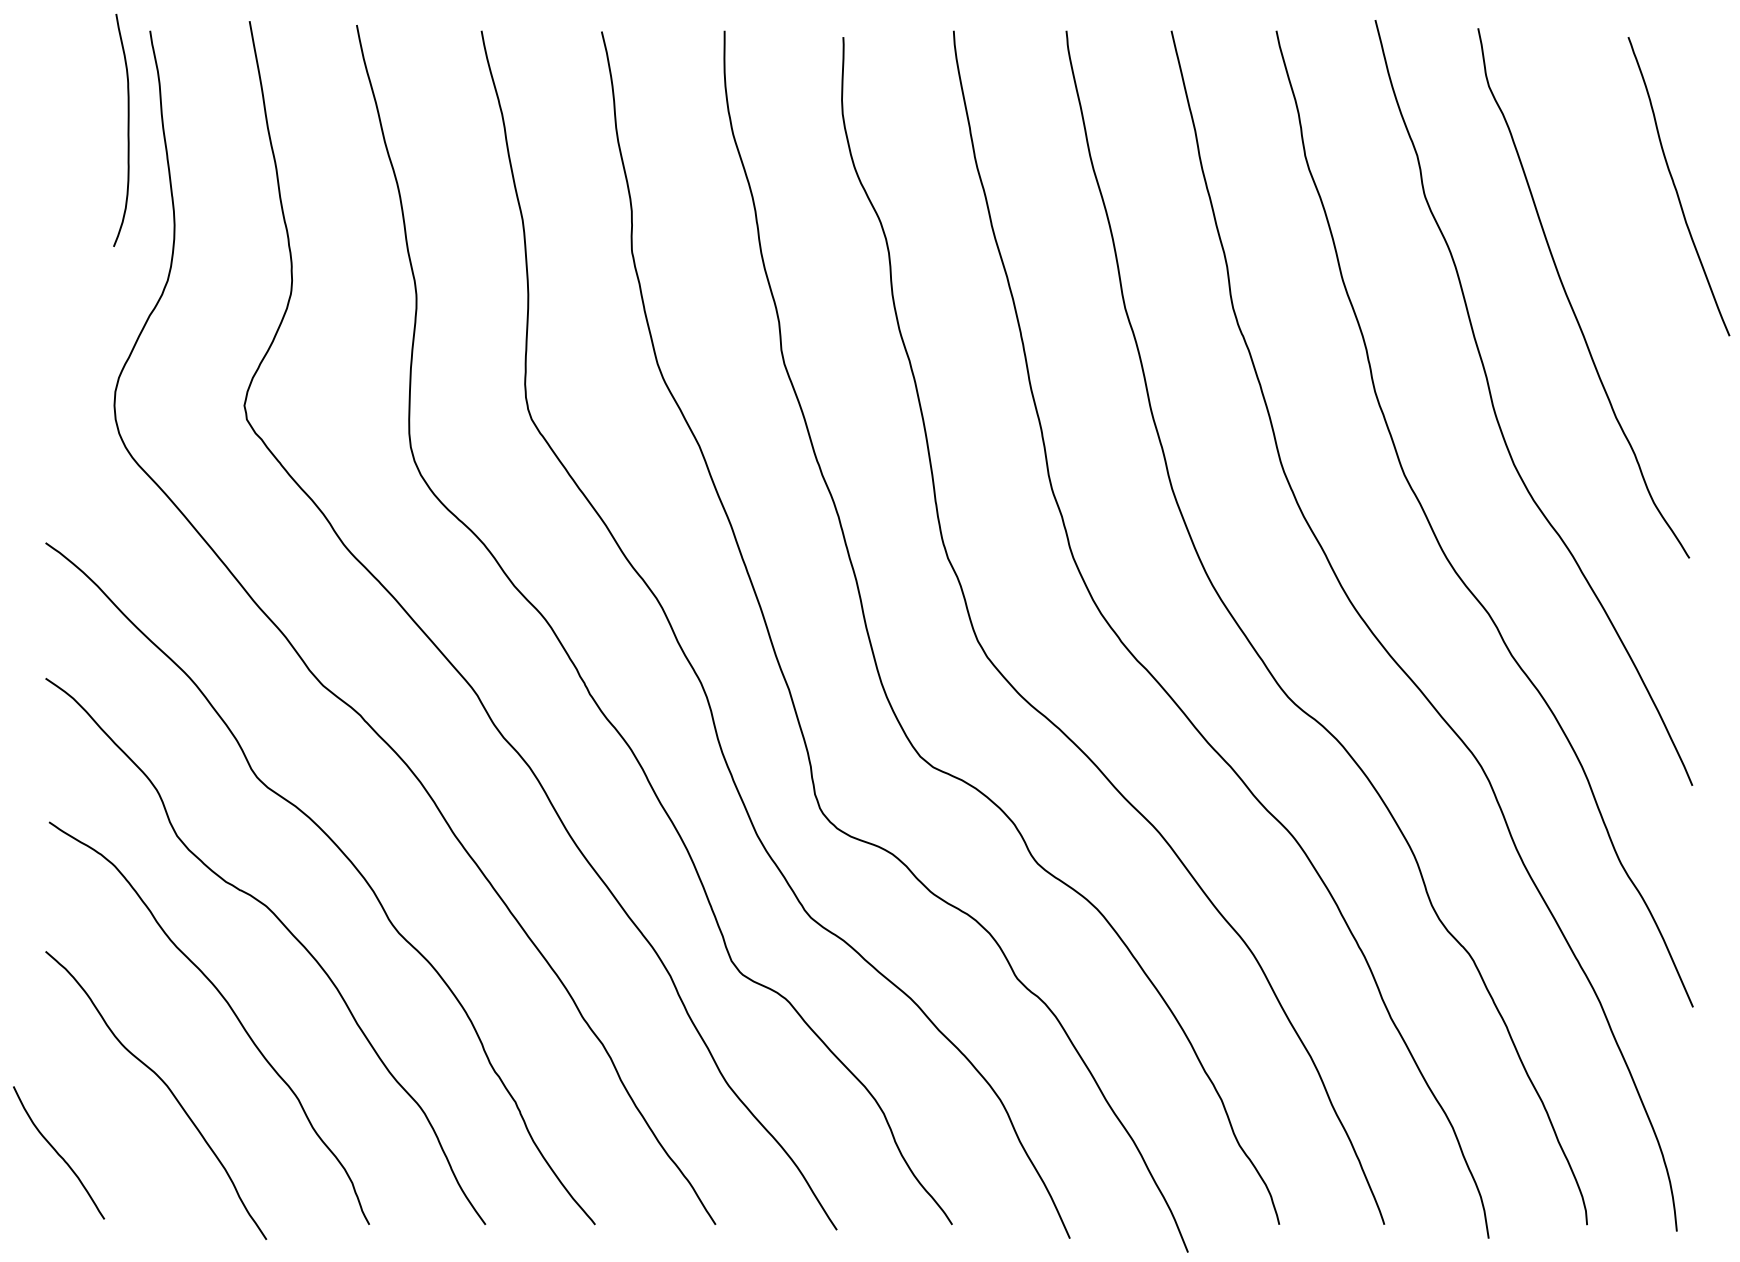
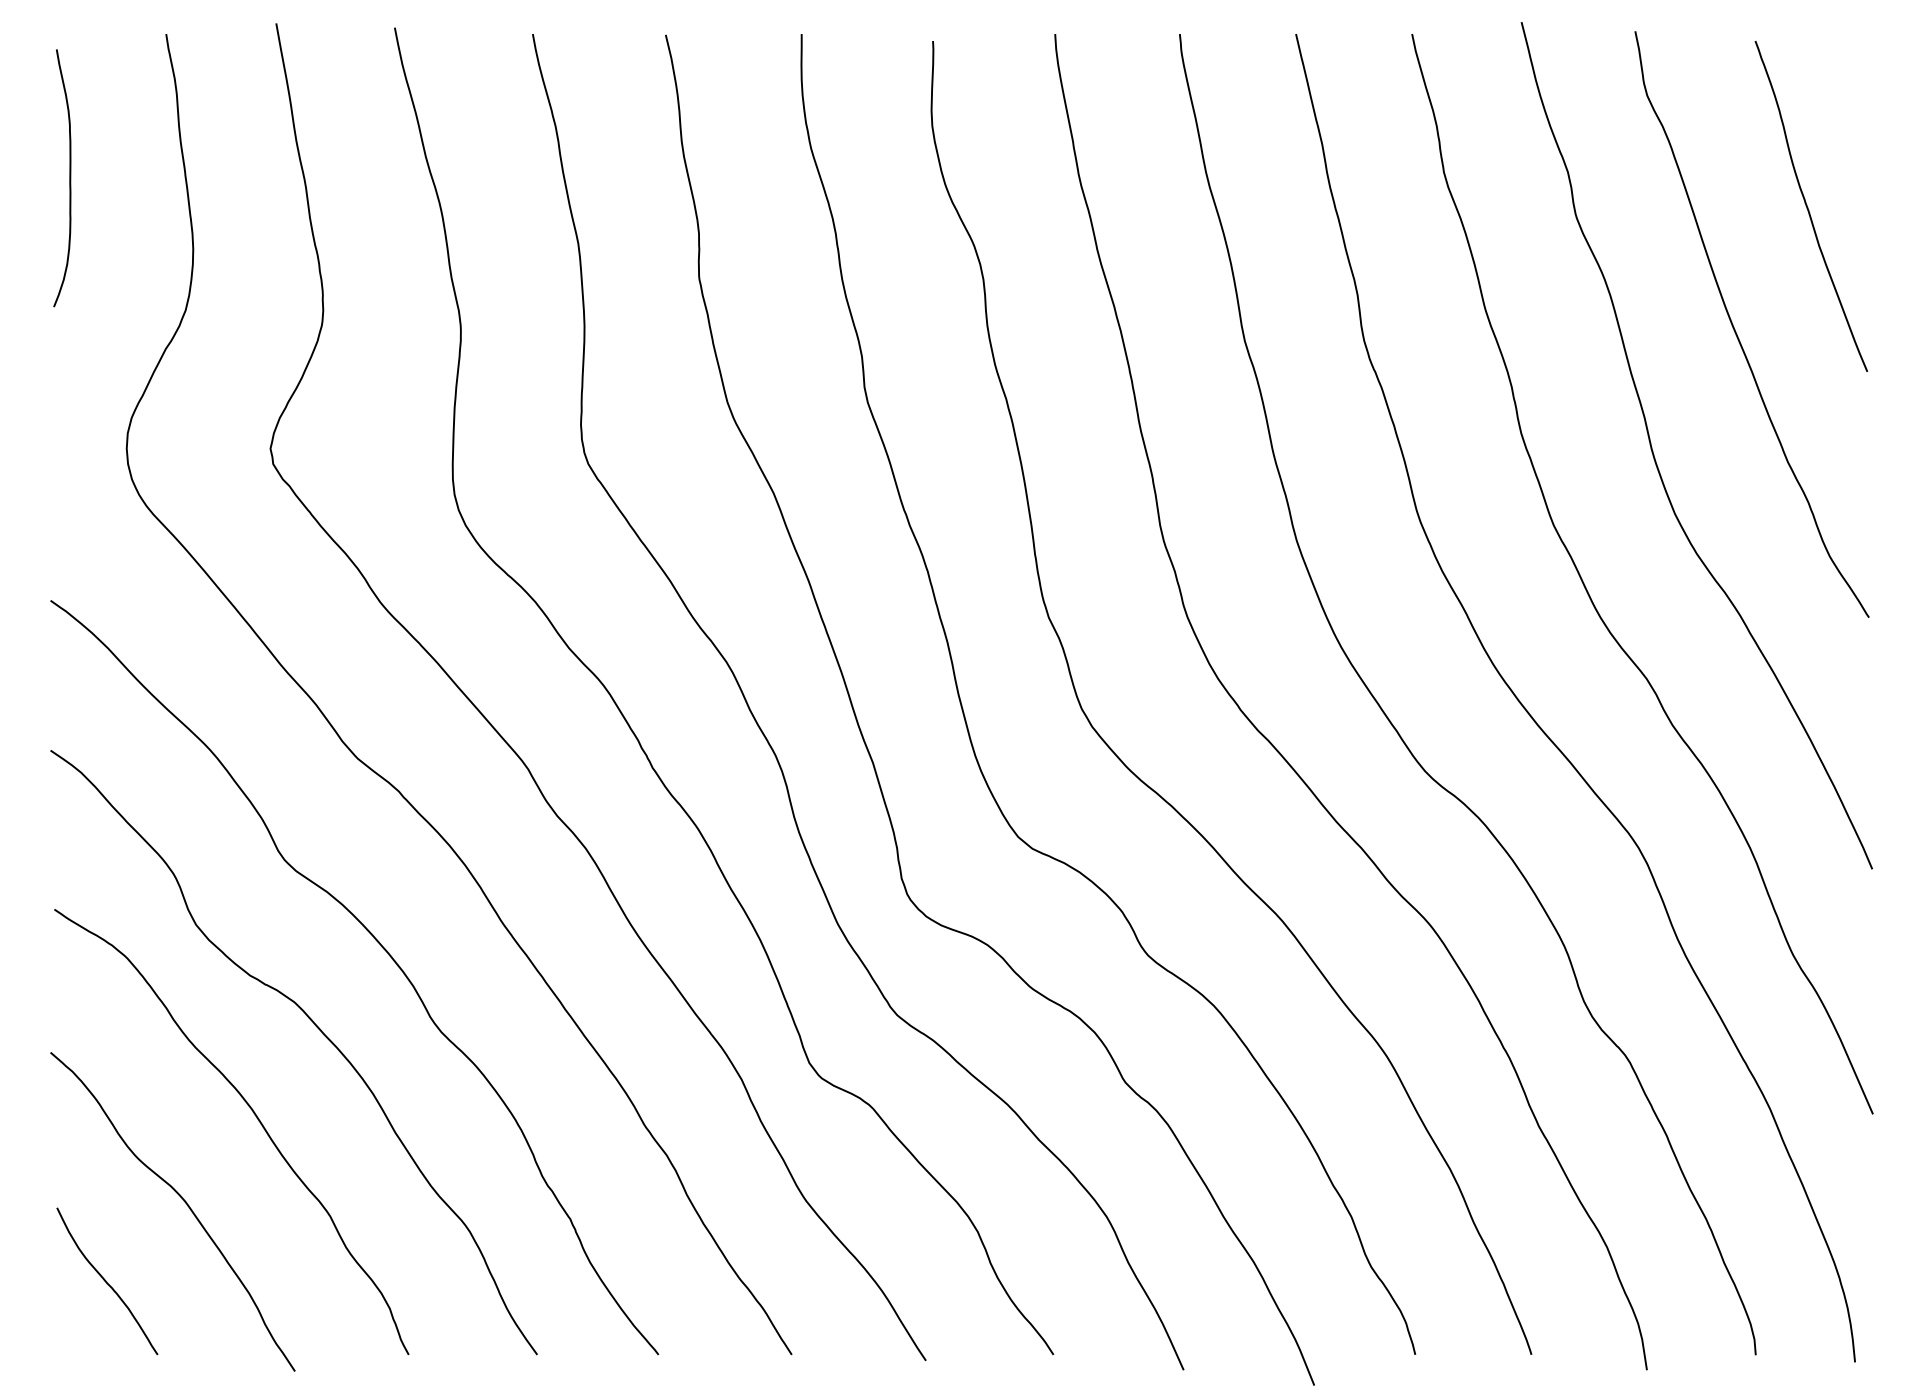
curve: (127, 130) -> (69, 178), moved
curve: (1676, 187) -> (1808, 207), moved
curve: (58, 1153) -> (106, 1281), moved

